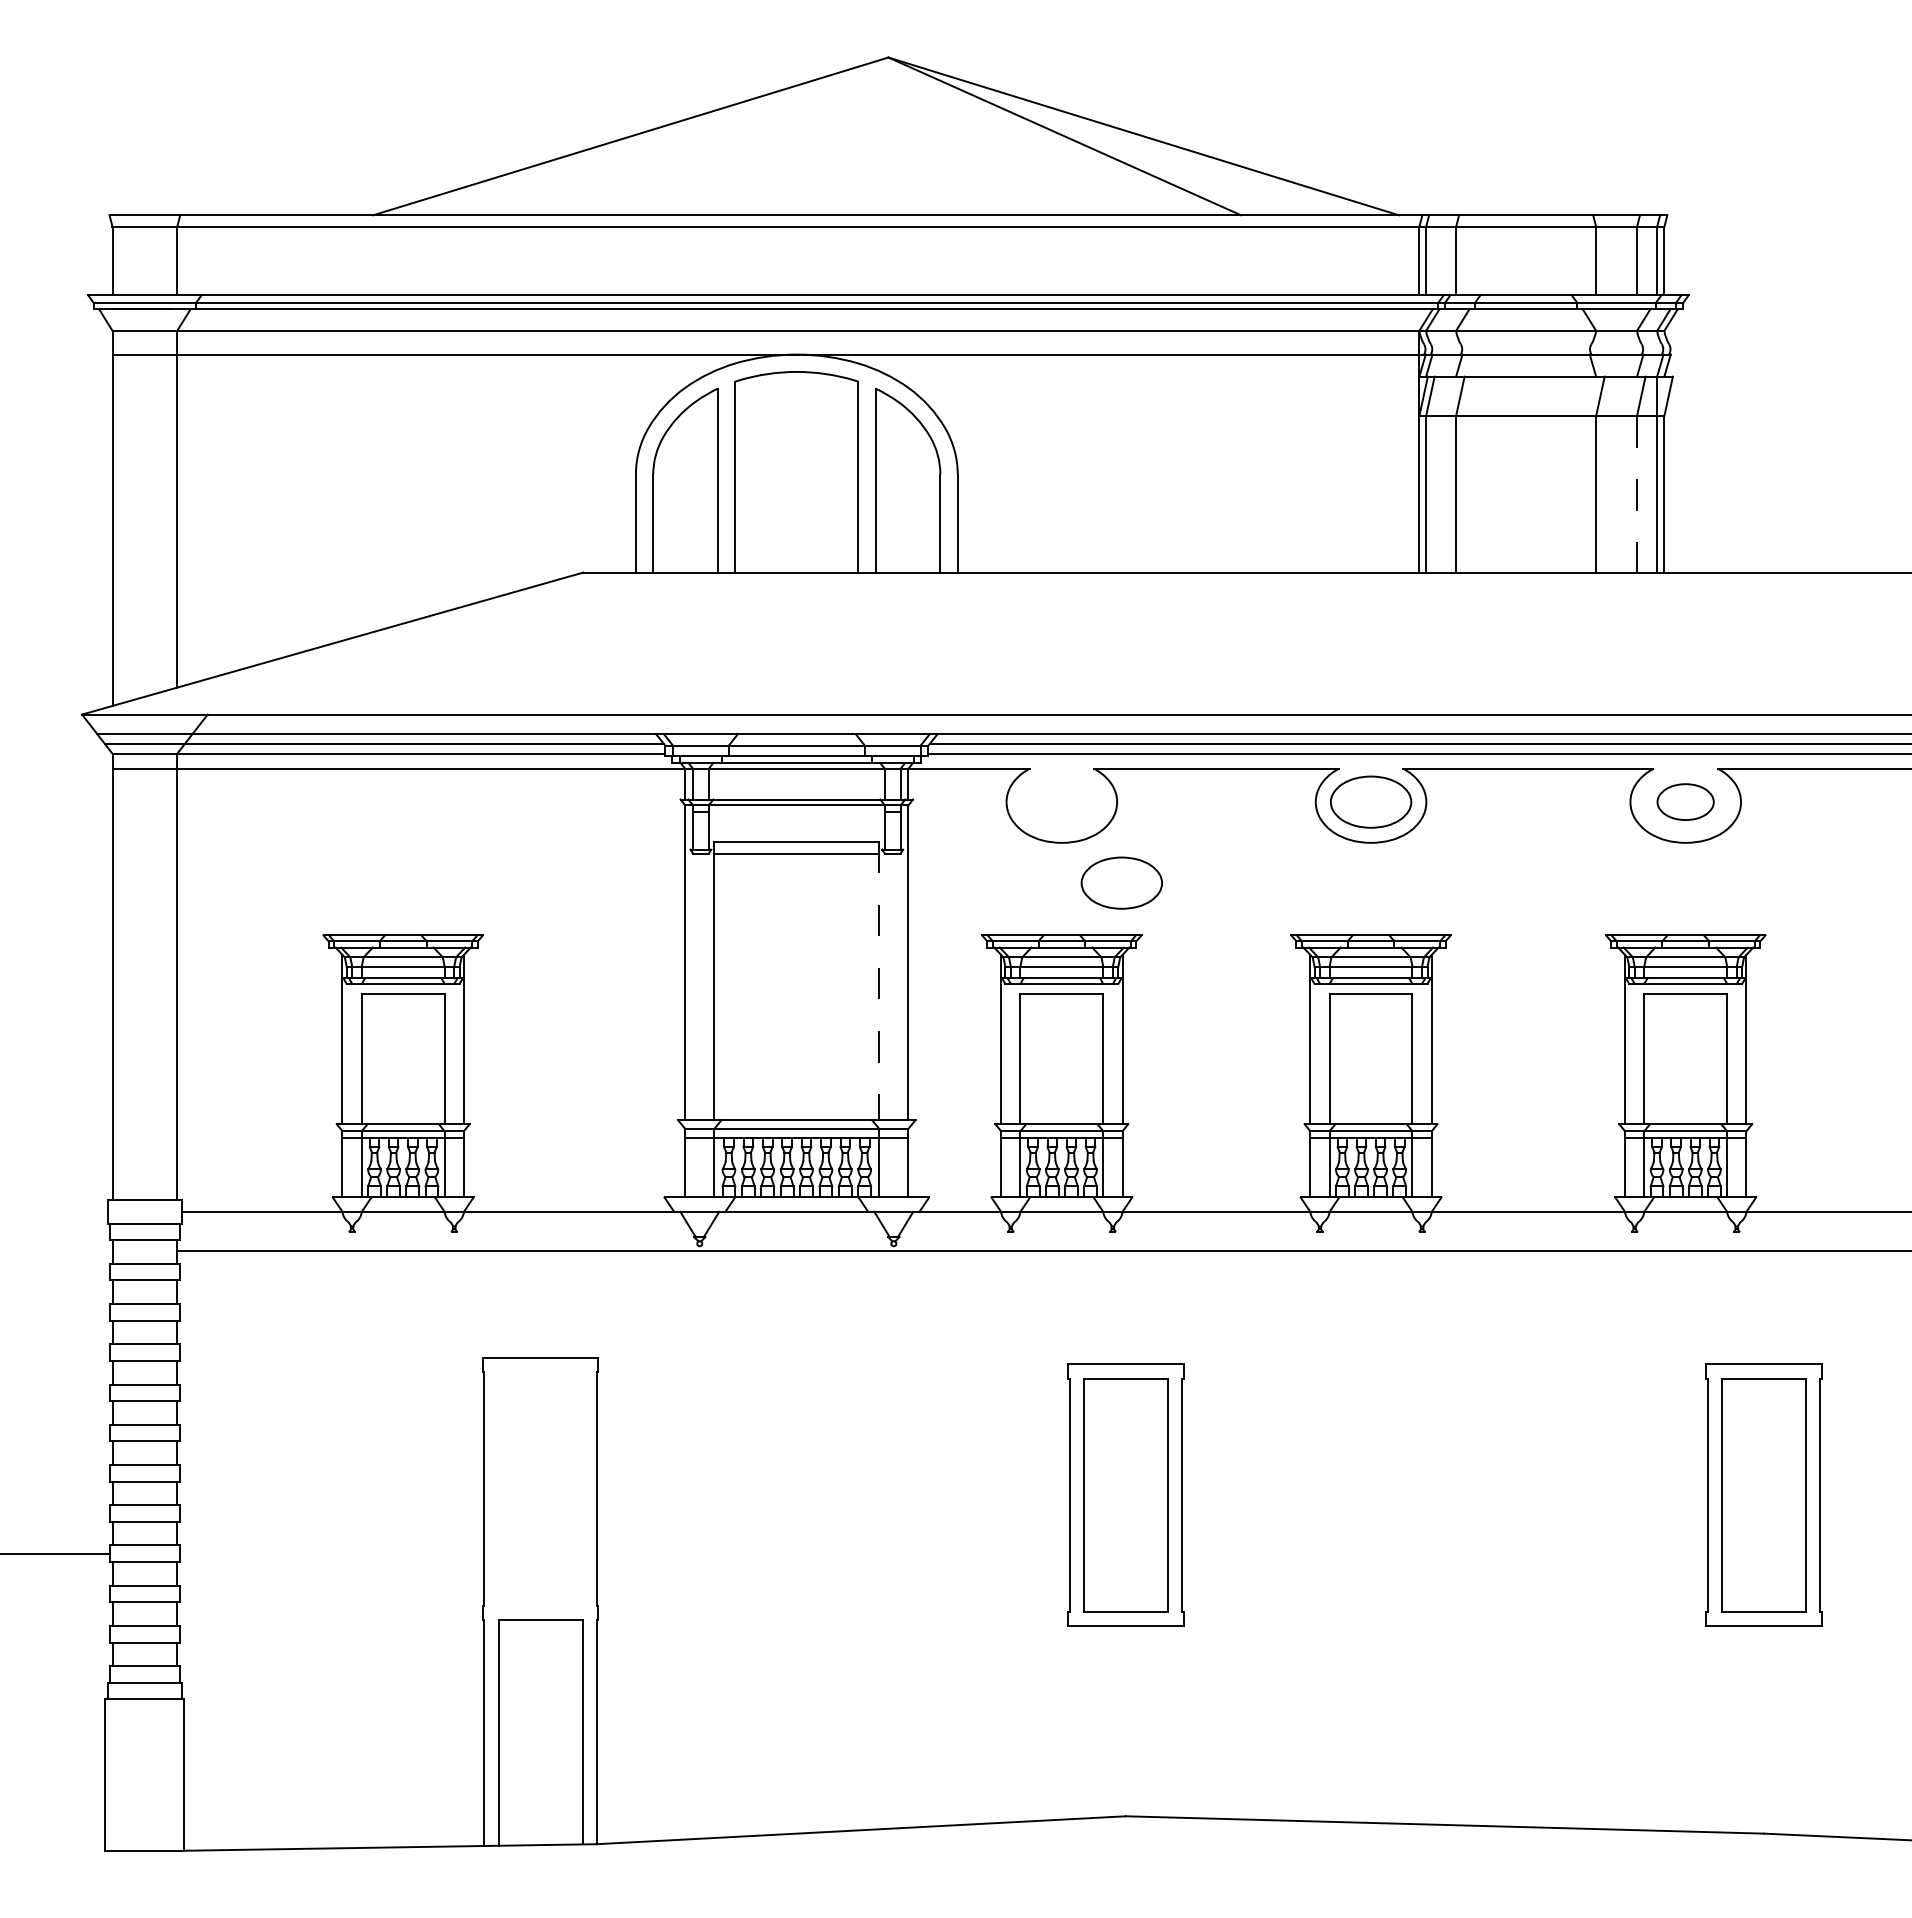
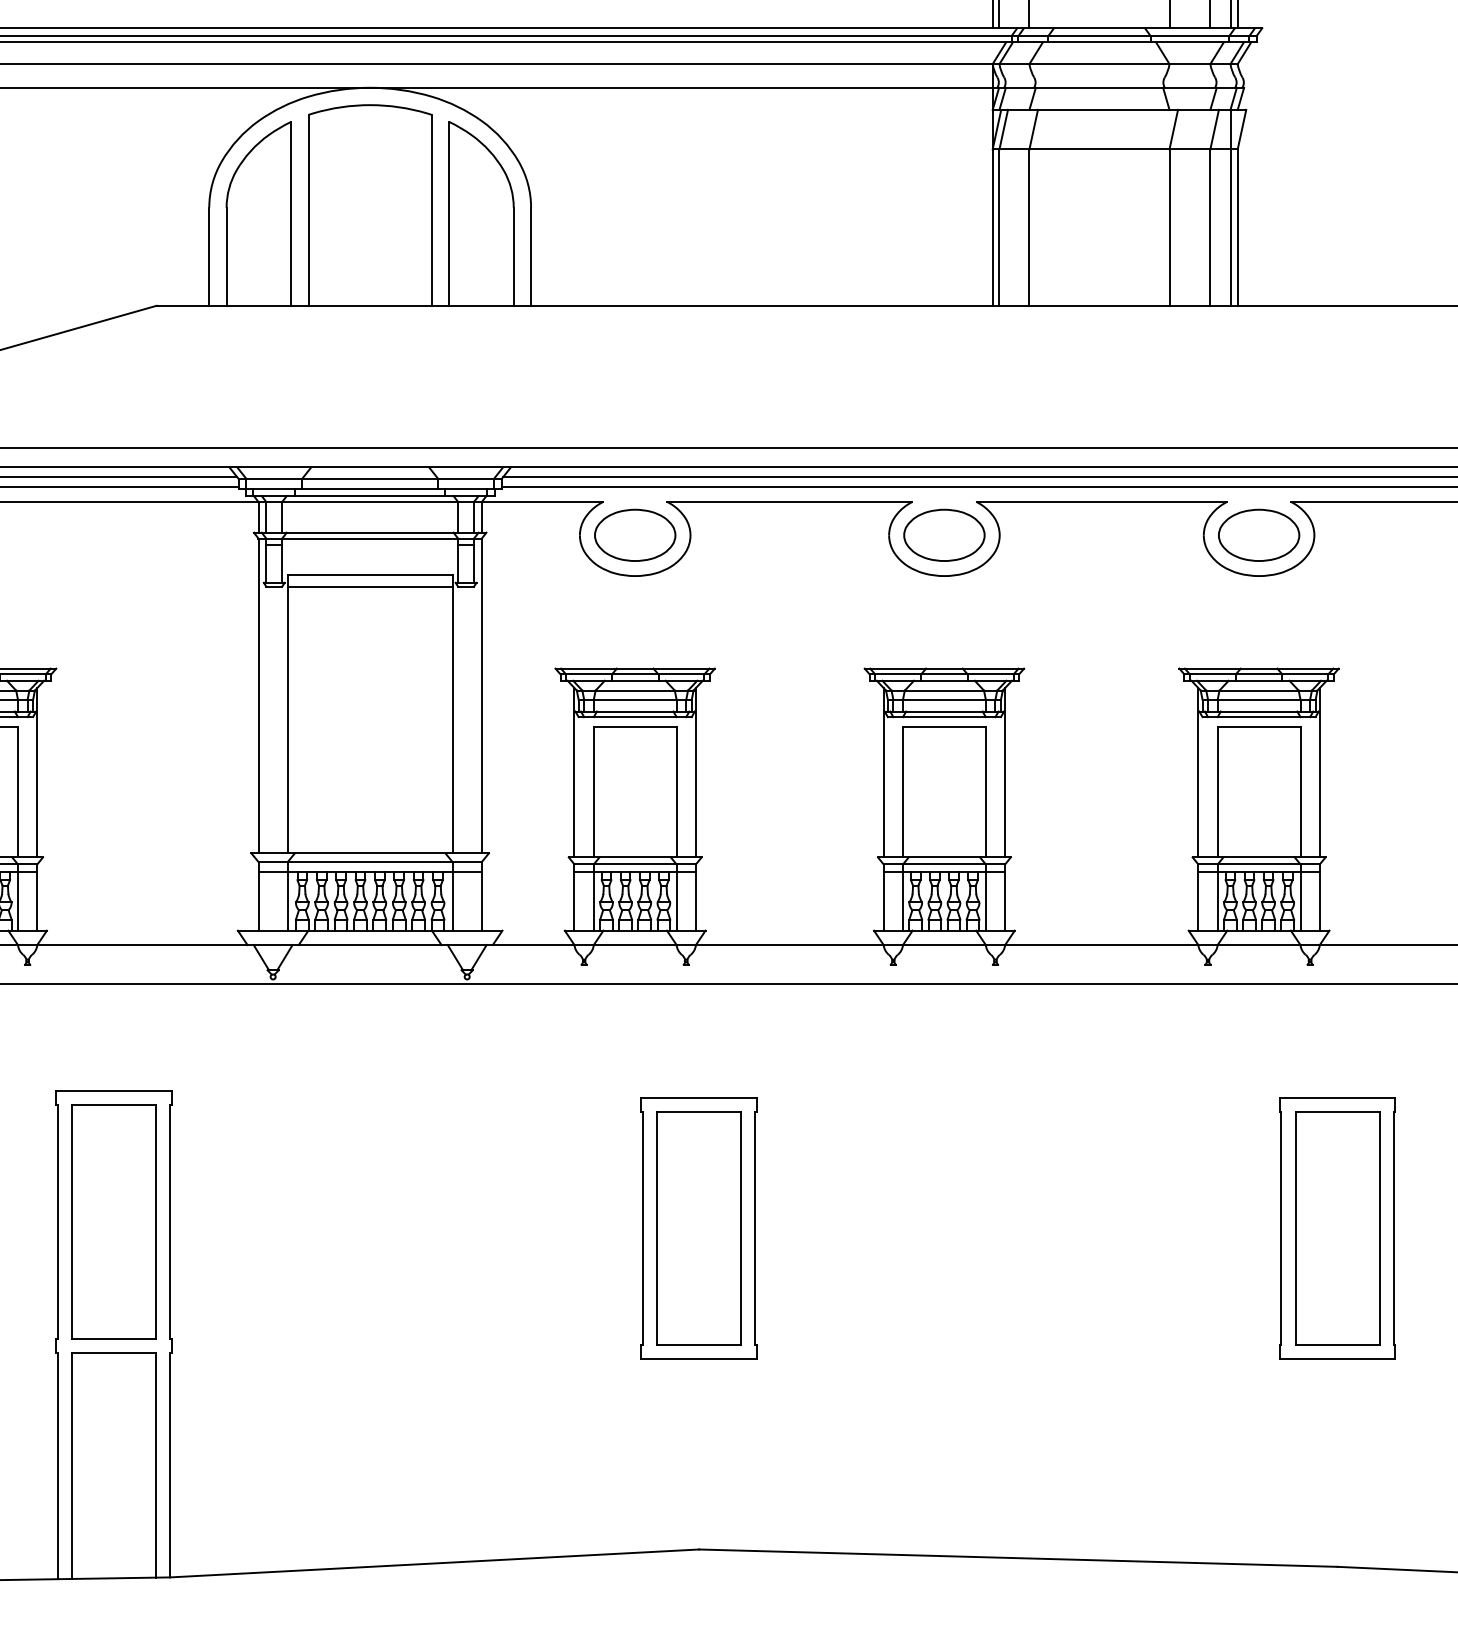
line: (1637, 494) -> (1210, 227), dashed -> solid
part: (1685, 801) -> (1258, 534), size x1.43
part: (1121, 882) -> (634, 534), moved
line: (879, 981) -> (452, 714), dashed -> solid
part: (540, 1488) -> (113, 1221), added

